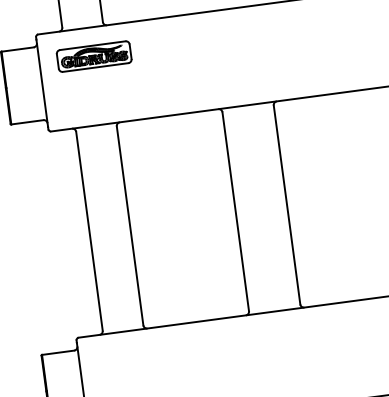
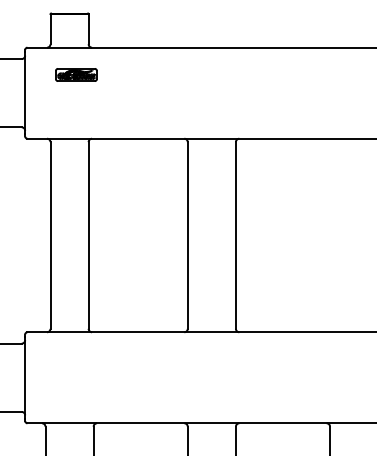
part: (94, 56) -> (76, 74), size x0.6

